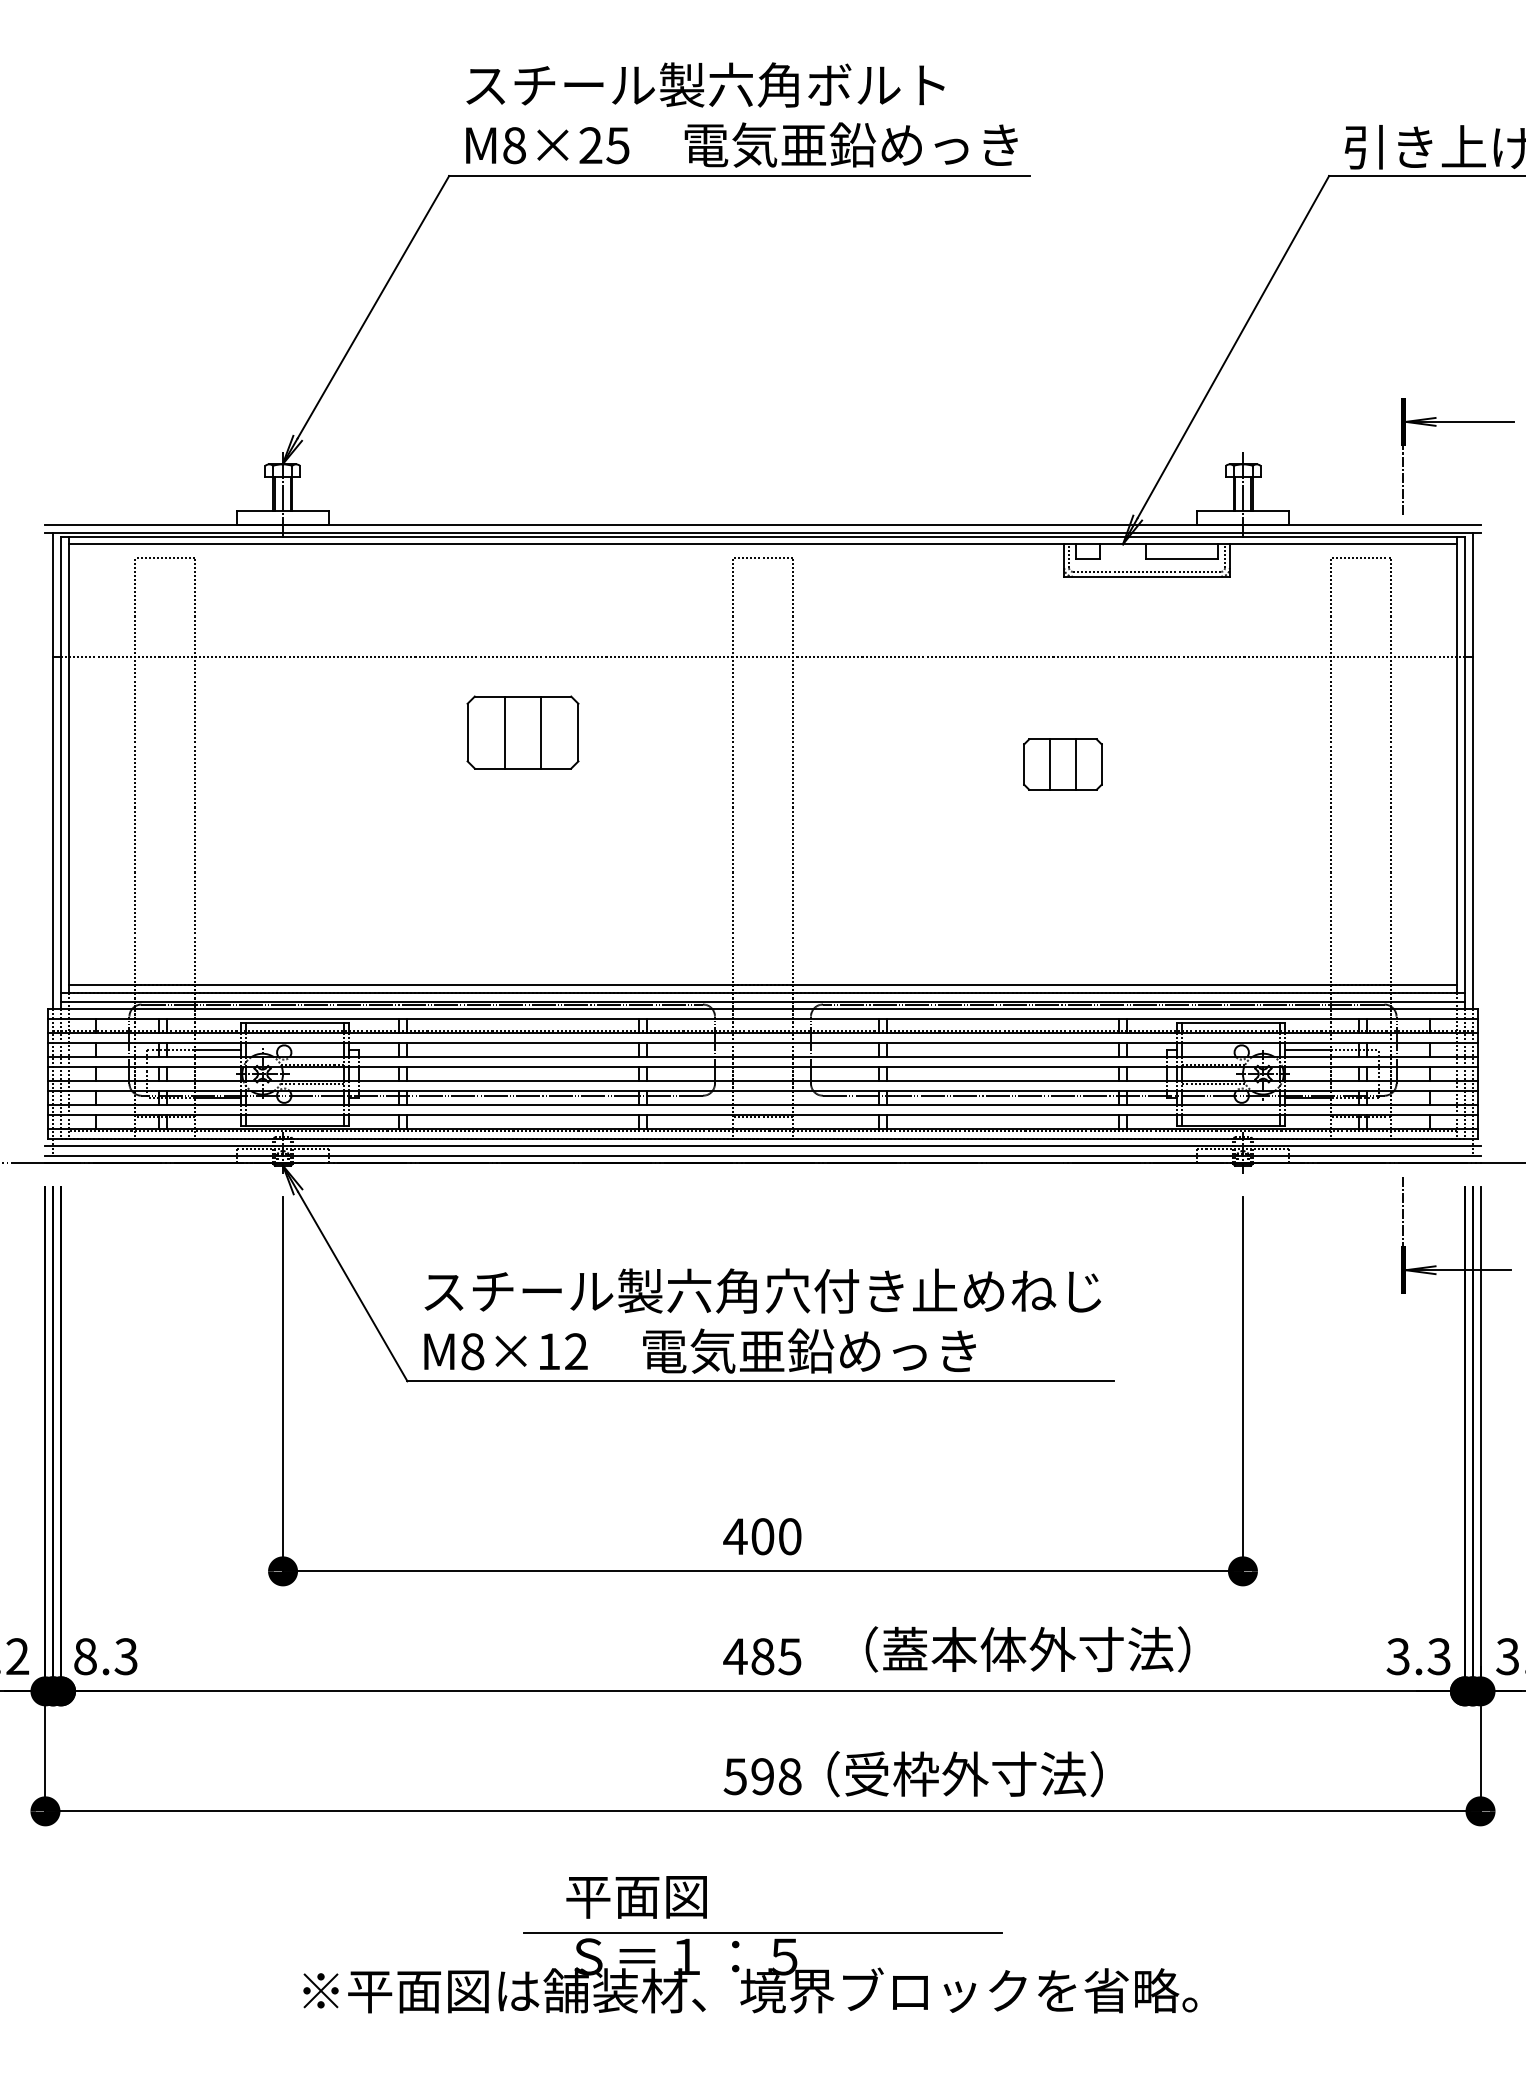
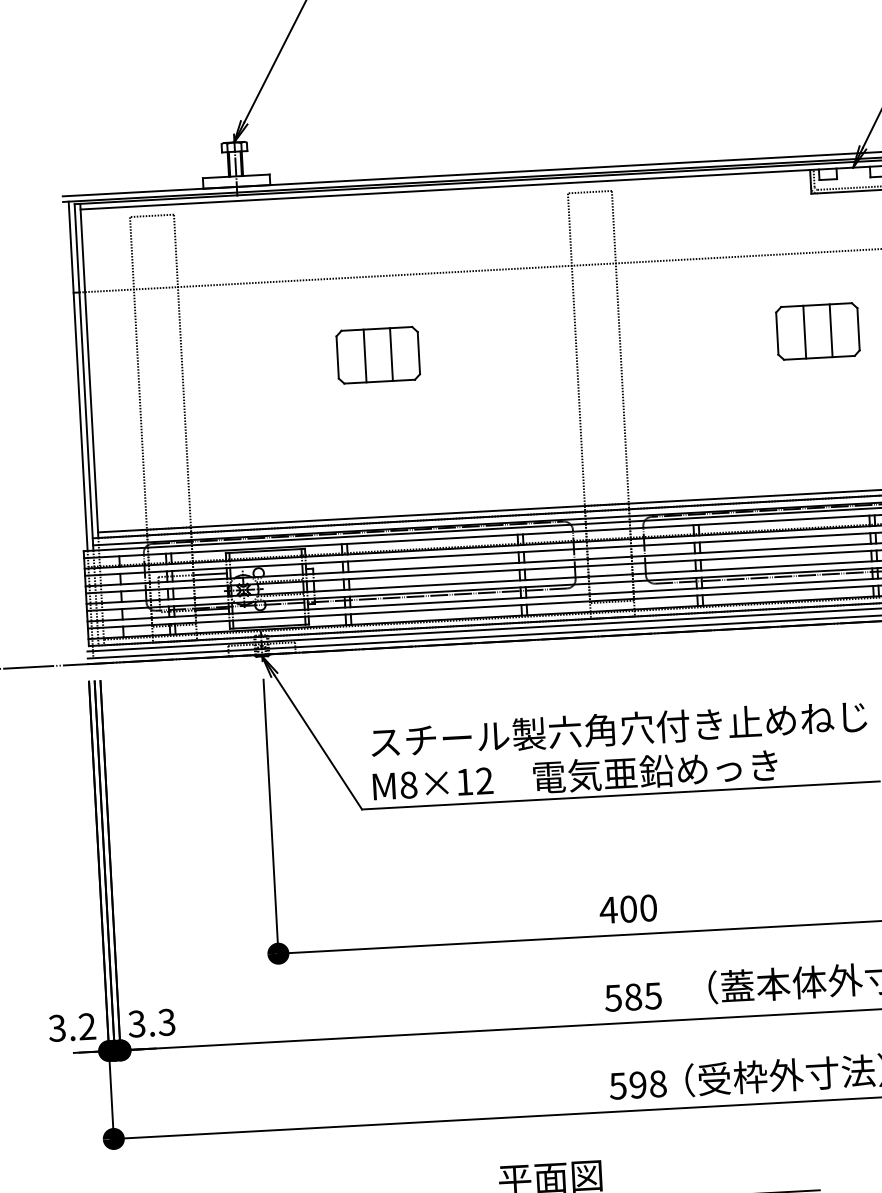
part: (522, 732) -> (377, 355), moved
part: (1062, 764) -> (817, 331), size x1.43
text: (84, 1656) -> (136, 1023), 8.3 -> 3.3
text: (735, 1656) -> (613, 998), 485 -> 585

